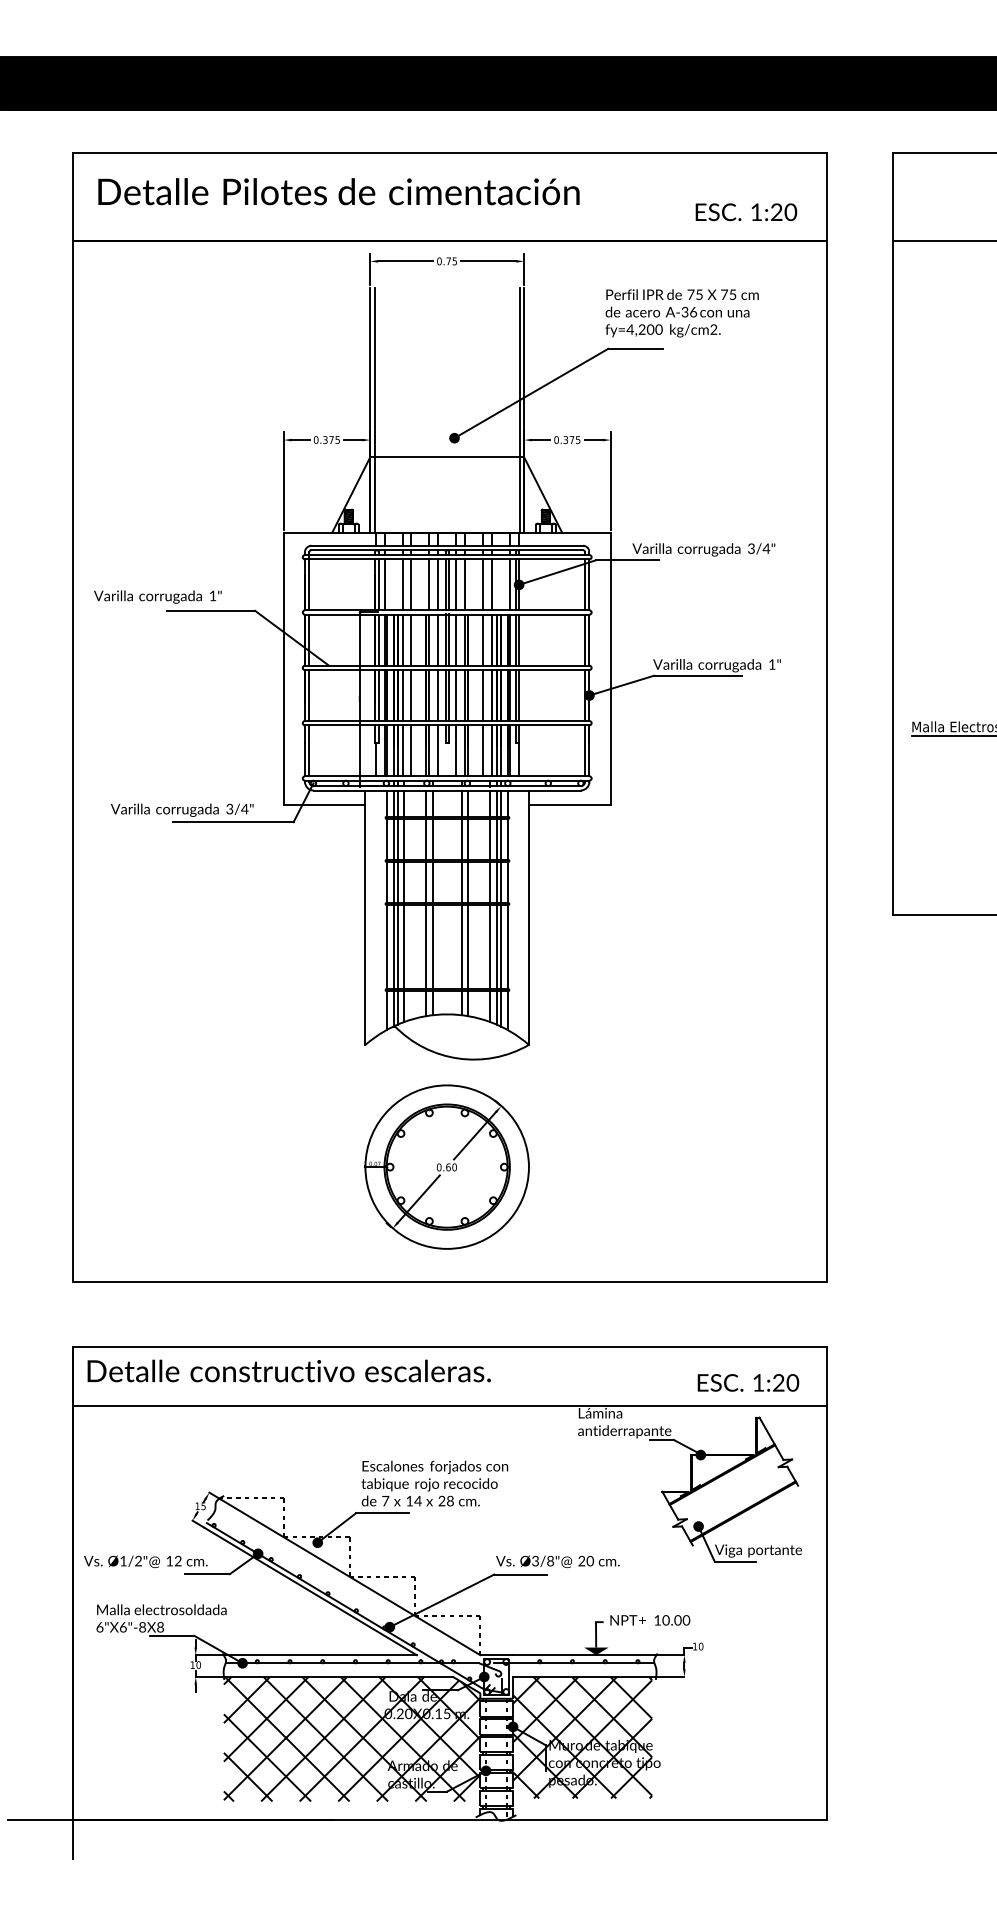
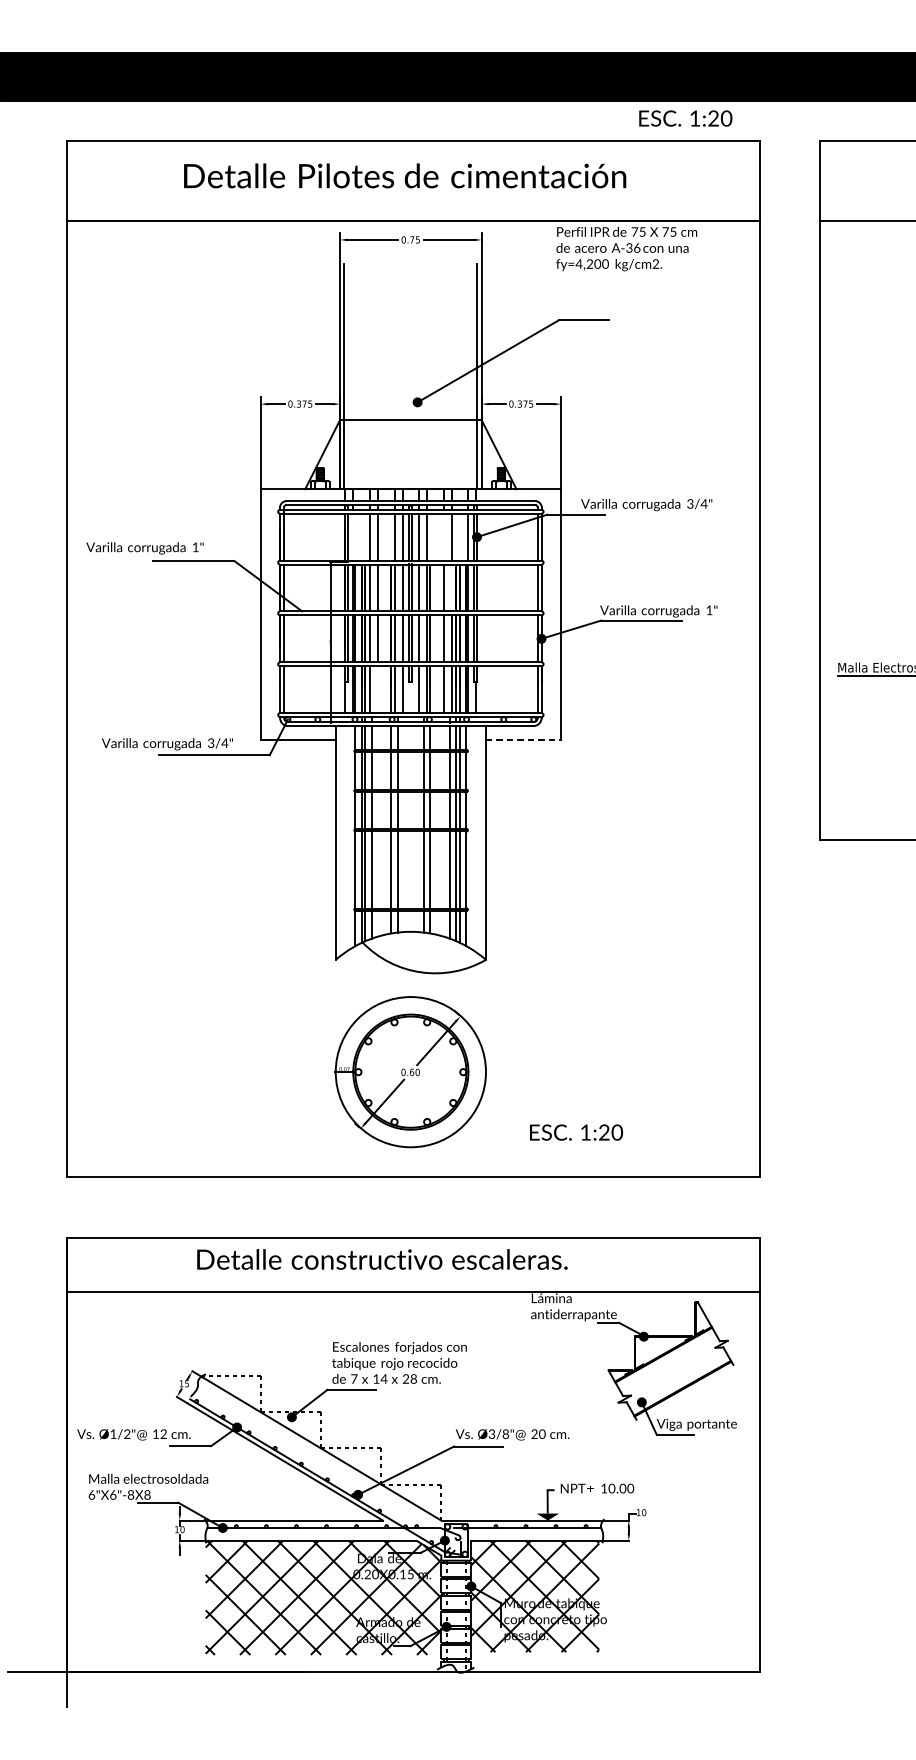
text: (338, 191) -> (404, 175), moved
text: (746, 212) -> (685, 118), moved
text: (681, 313) -> (626, 249), moved
line: (384, 584) -> (353, 536), removed
line: (483, 584) -> (444, 536), removed
line: (491, 639) -> (451, 587), removed
line: (411, 750) -> (378, 689), removed
line: (569, 805) -> (523, 739), solid -> dashed
text: (288, 1370) -> (381, 1259), moved
text: (748, 1382) -> (576, 1132), moved

